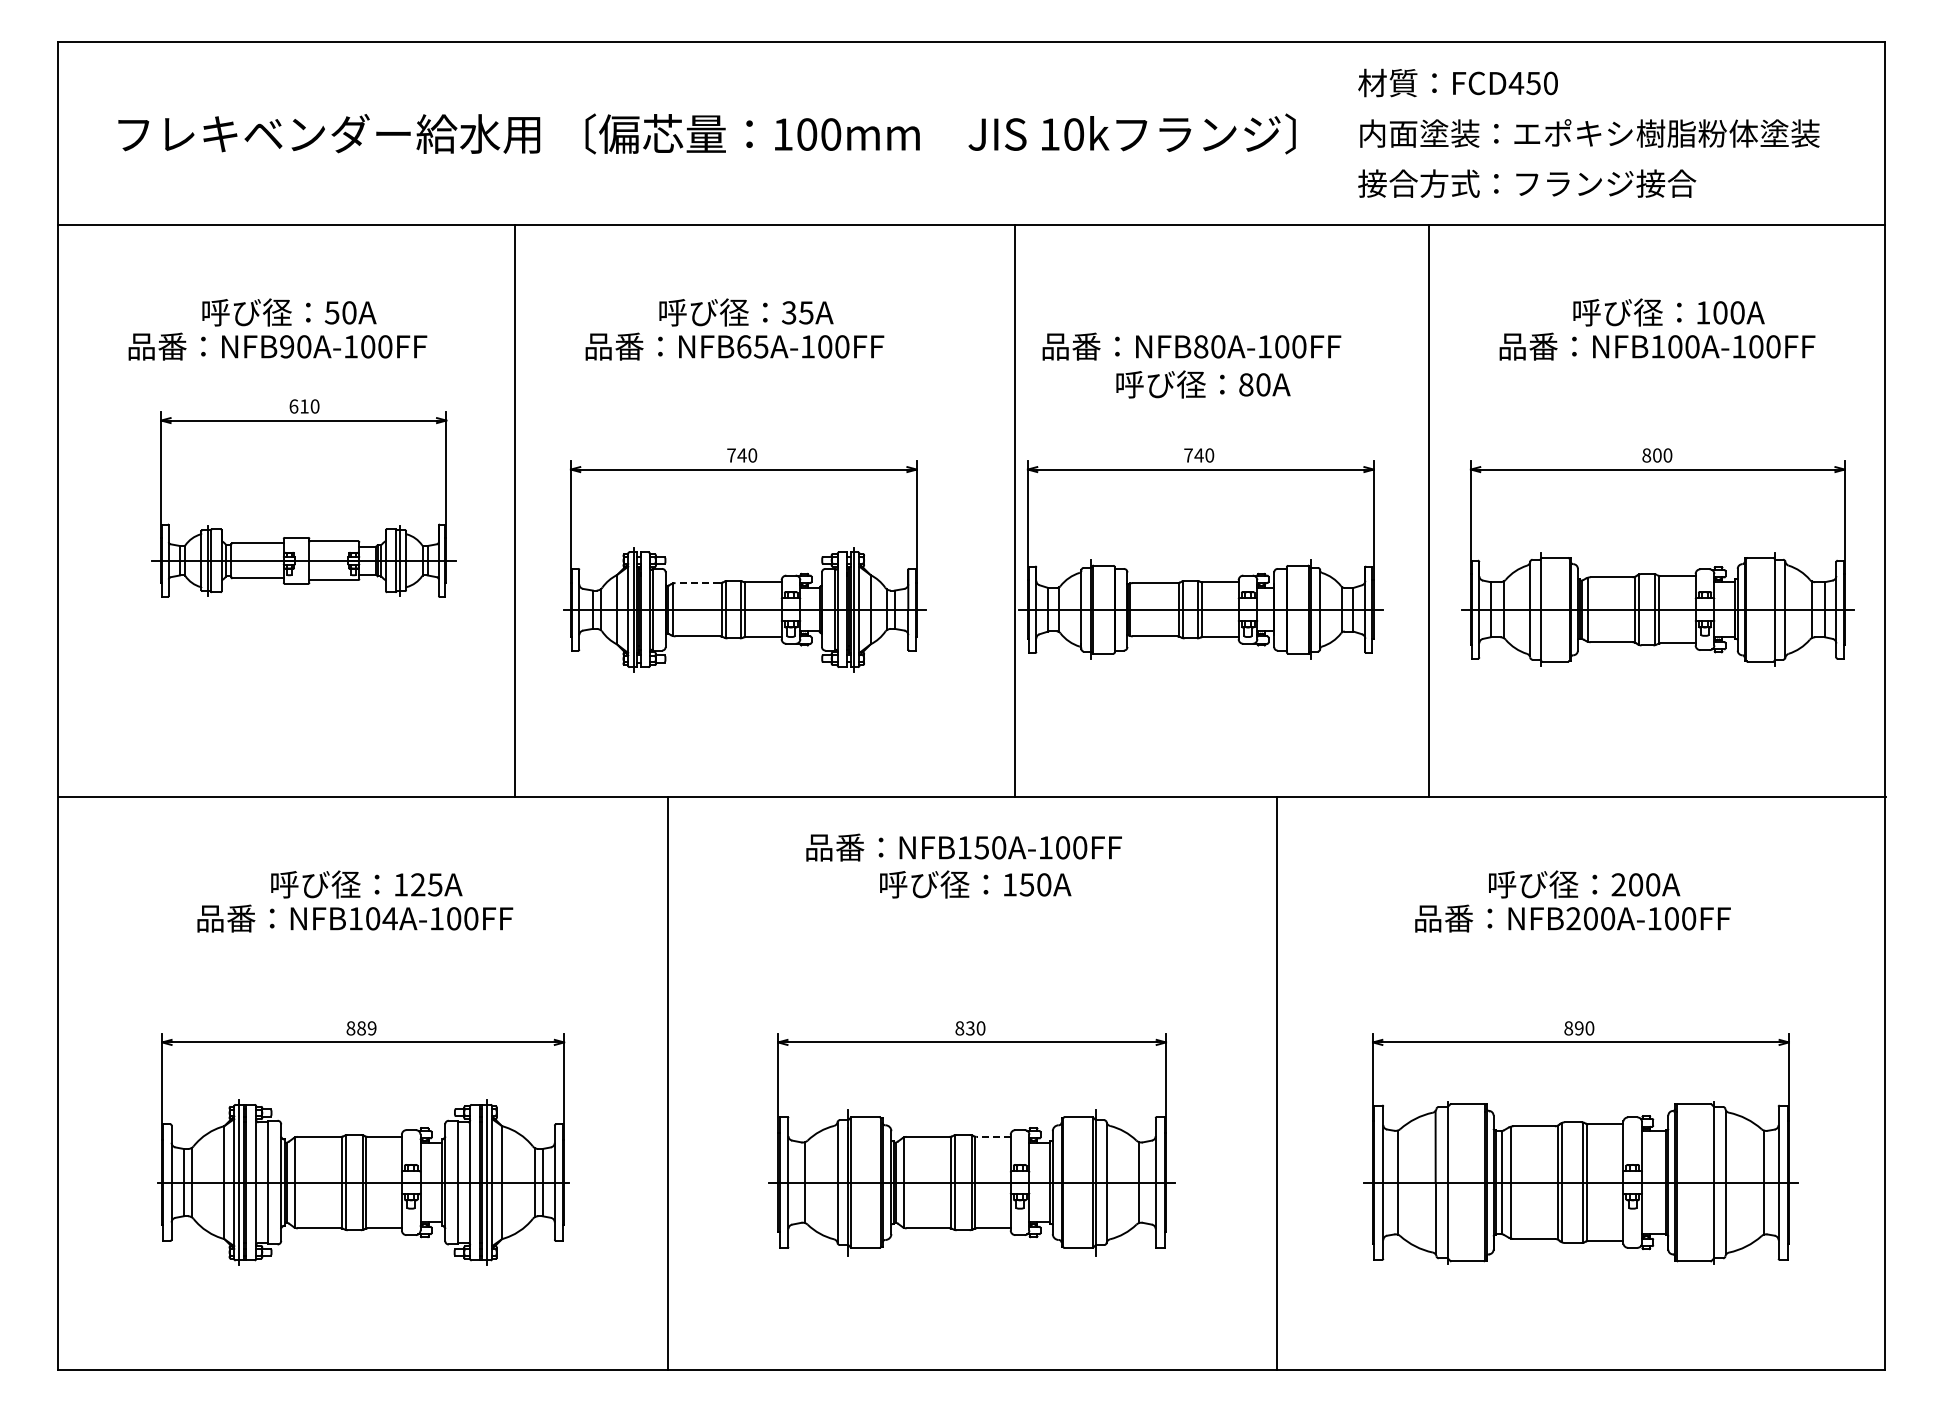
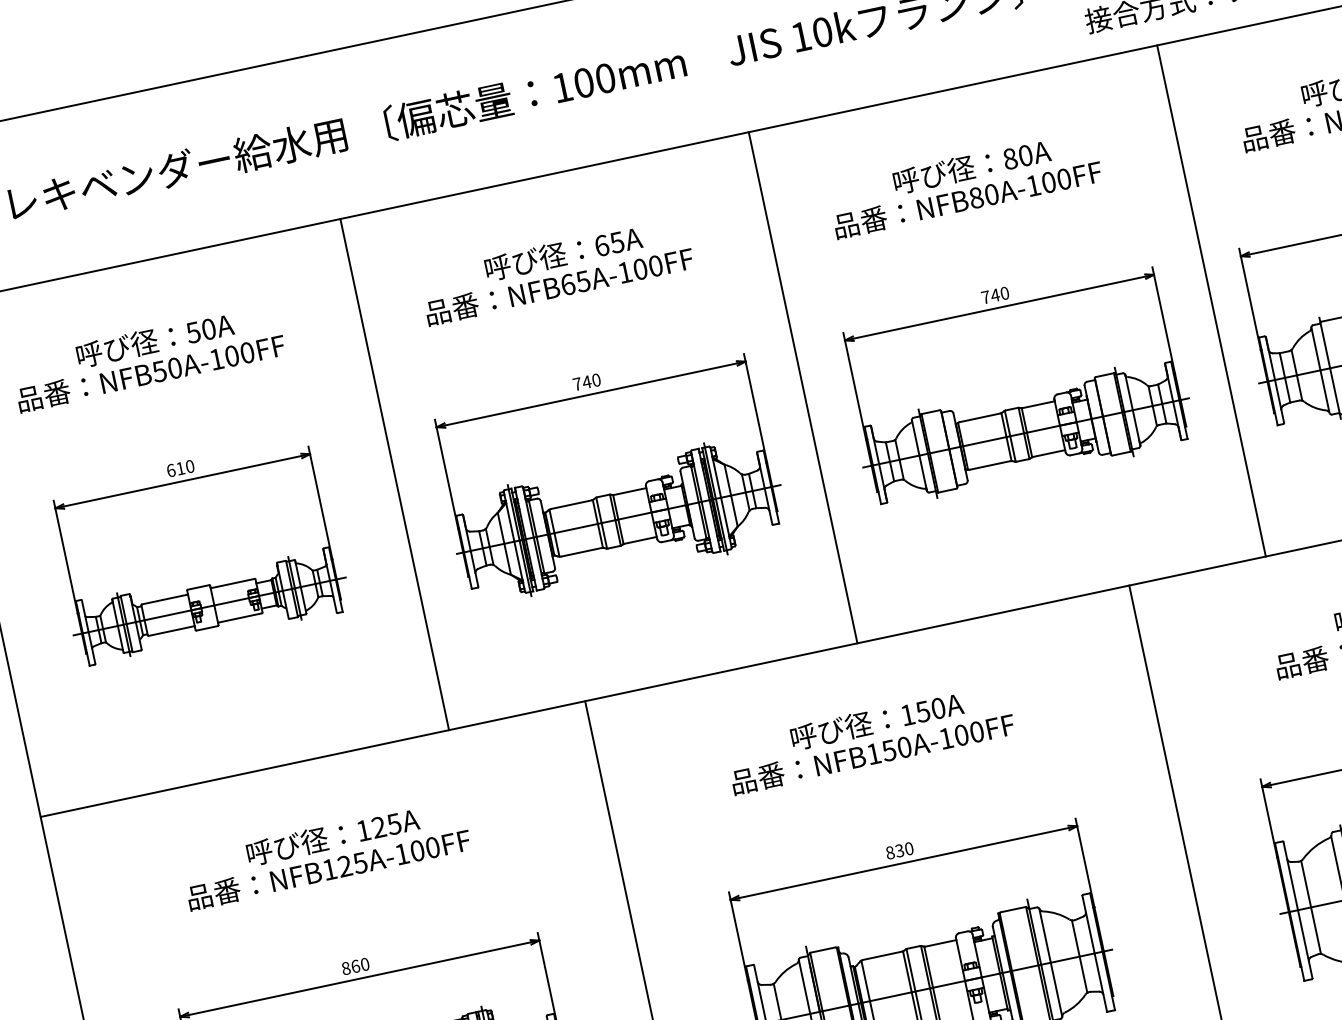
text: (788, 312) -> (601, 245), 35A -> 65A
text: (286, 346) -> (159, 371), NFB90A-100FF -> NFB50A-100FF
text: (1203, 384) -> (972, 166), moved
part: (303, 498) -> (197, 550), moved
line: (1015, 510) -> (803, 387), moved
line: (697, 583) -> (571, 505), dashed -> solid
text: (963, 847) -> (872, 753), moved
text: (381, 918) -> (352, 864), NFB104A-100FF -> NFB125A-100FF
text: (366, 1028) -> (360, 965), 889 -> 860
line: (993, 1136) -> (940, 943), dashed -> solid

